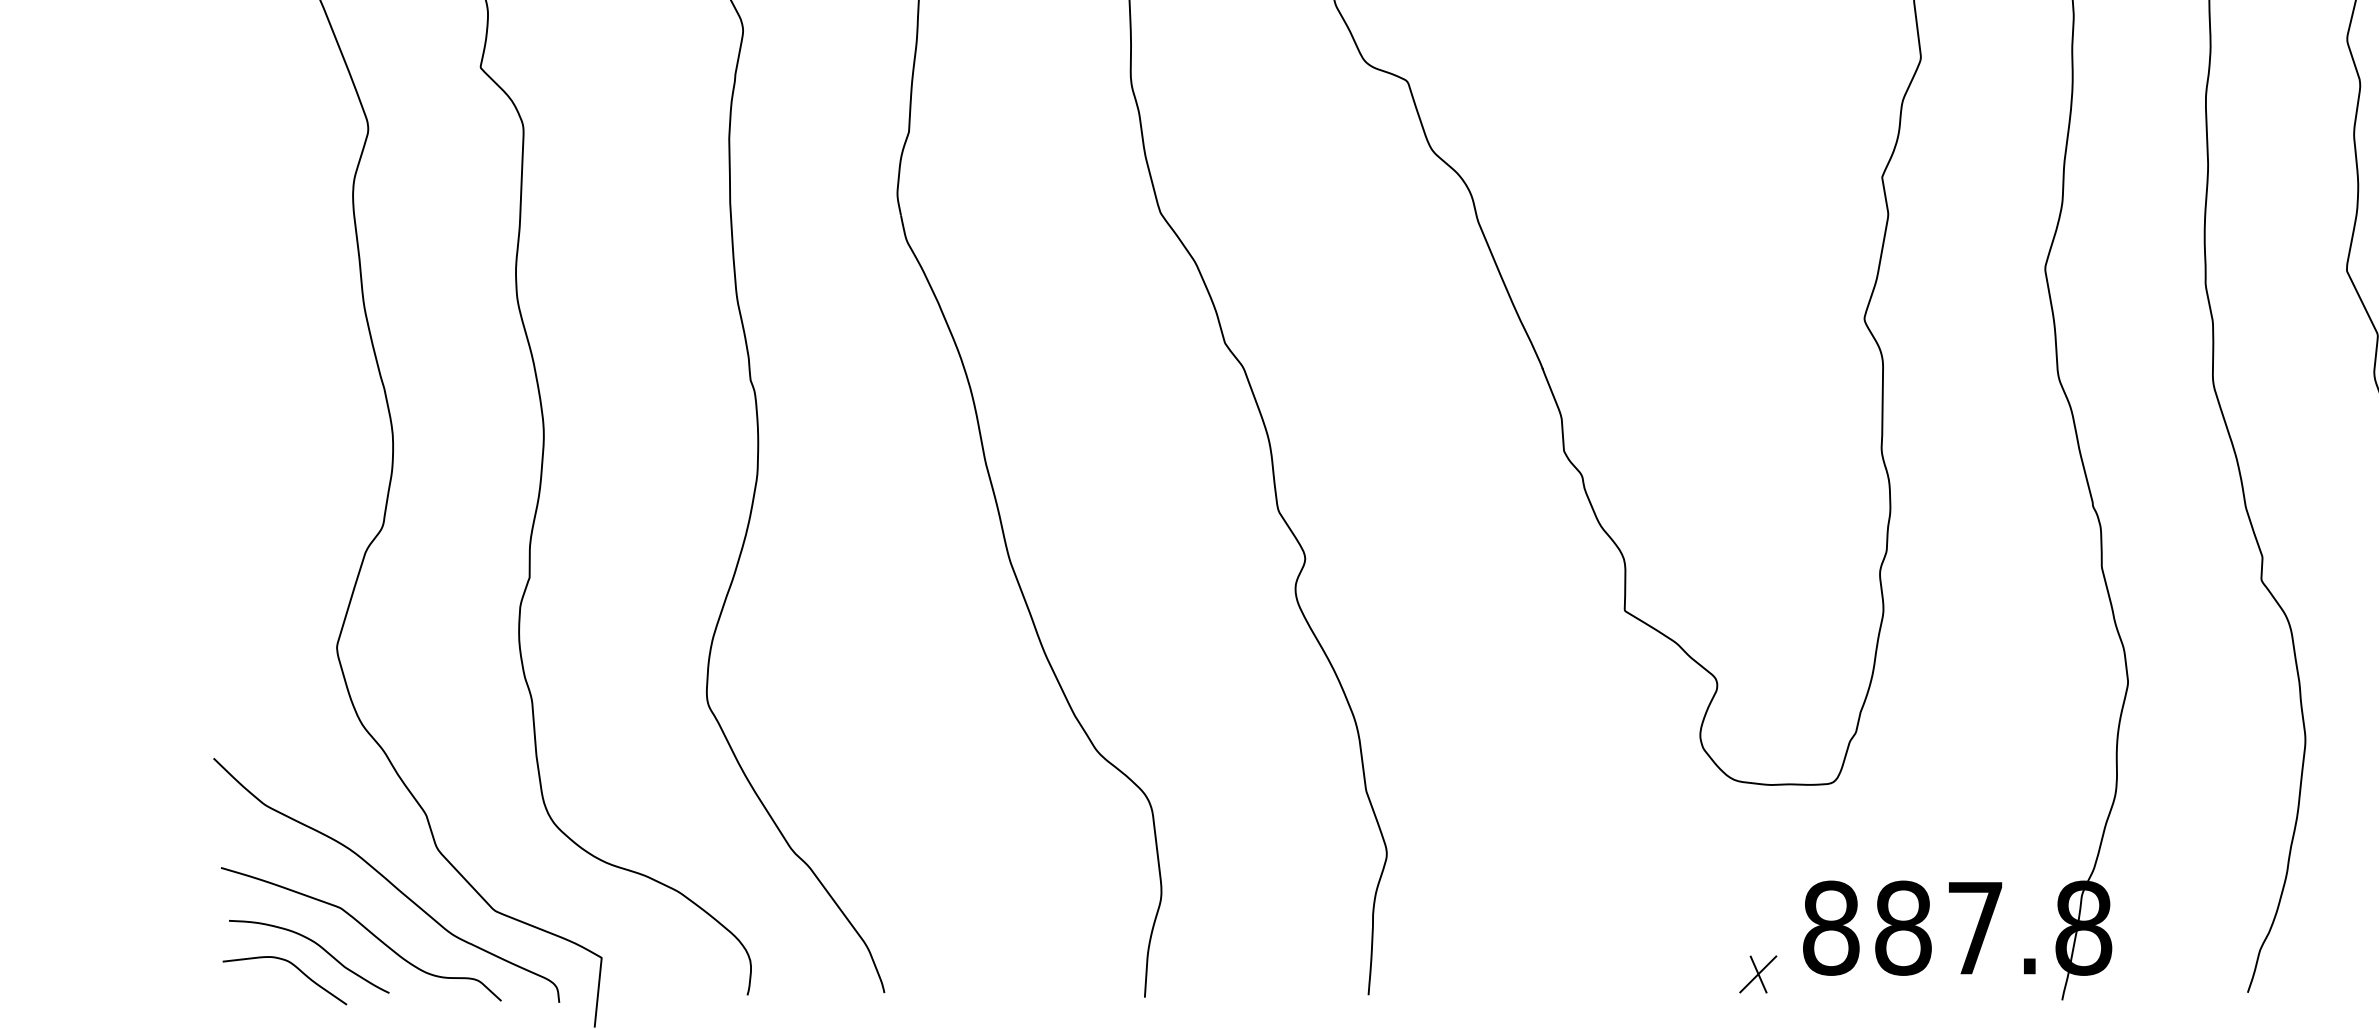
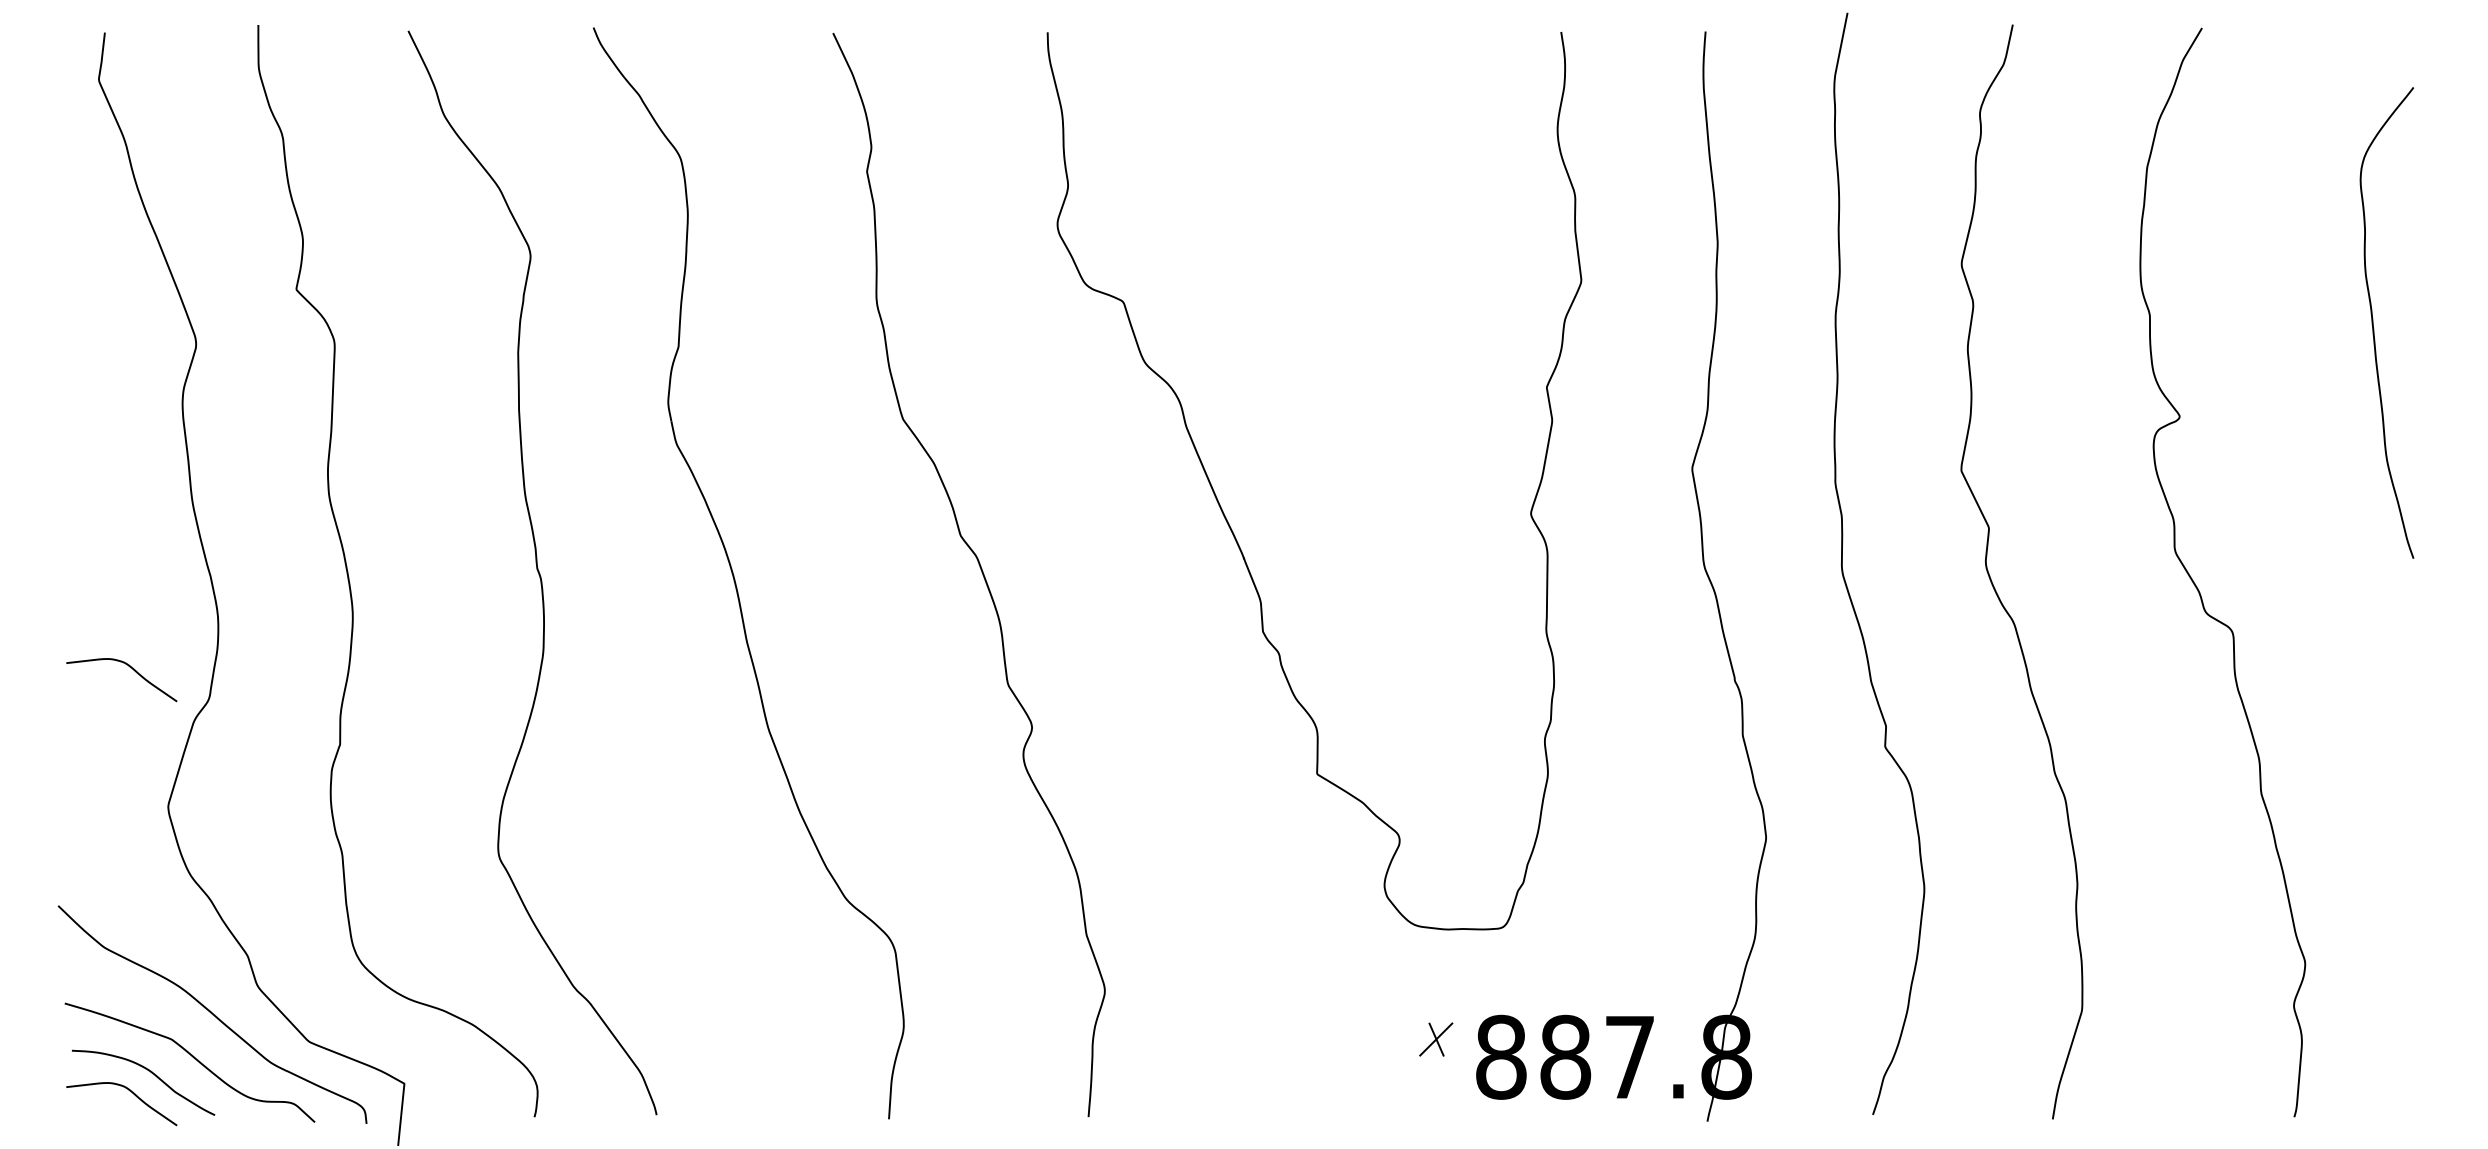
curve: (293, 491) -> (129, 667), added
part: (1758, 974) -> (1436, 1039), moved

